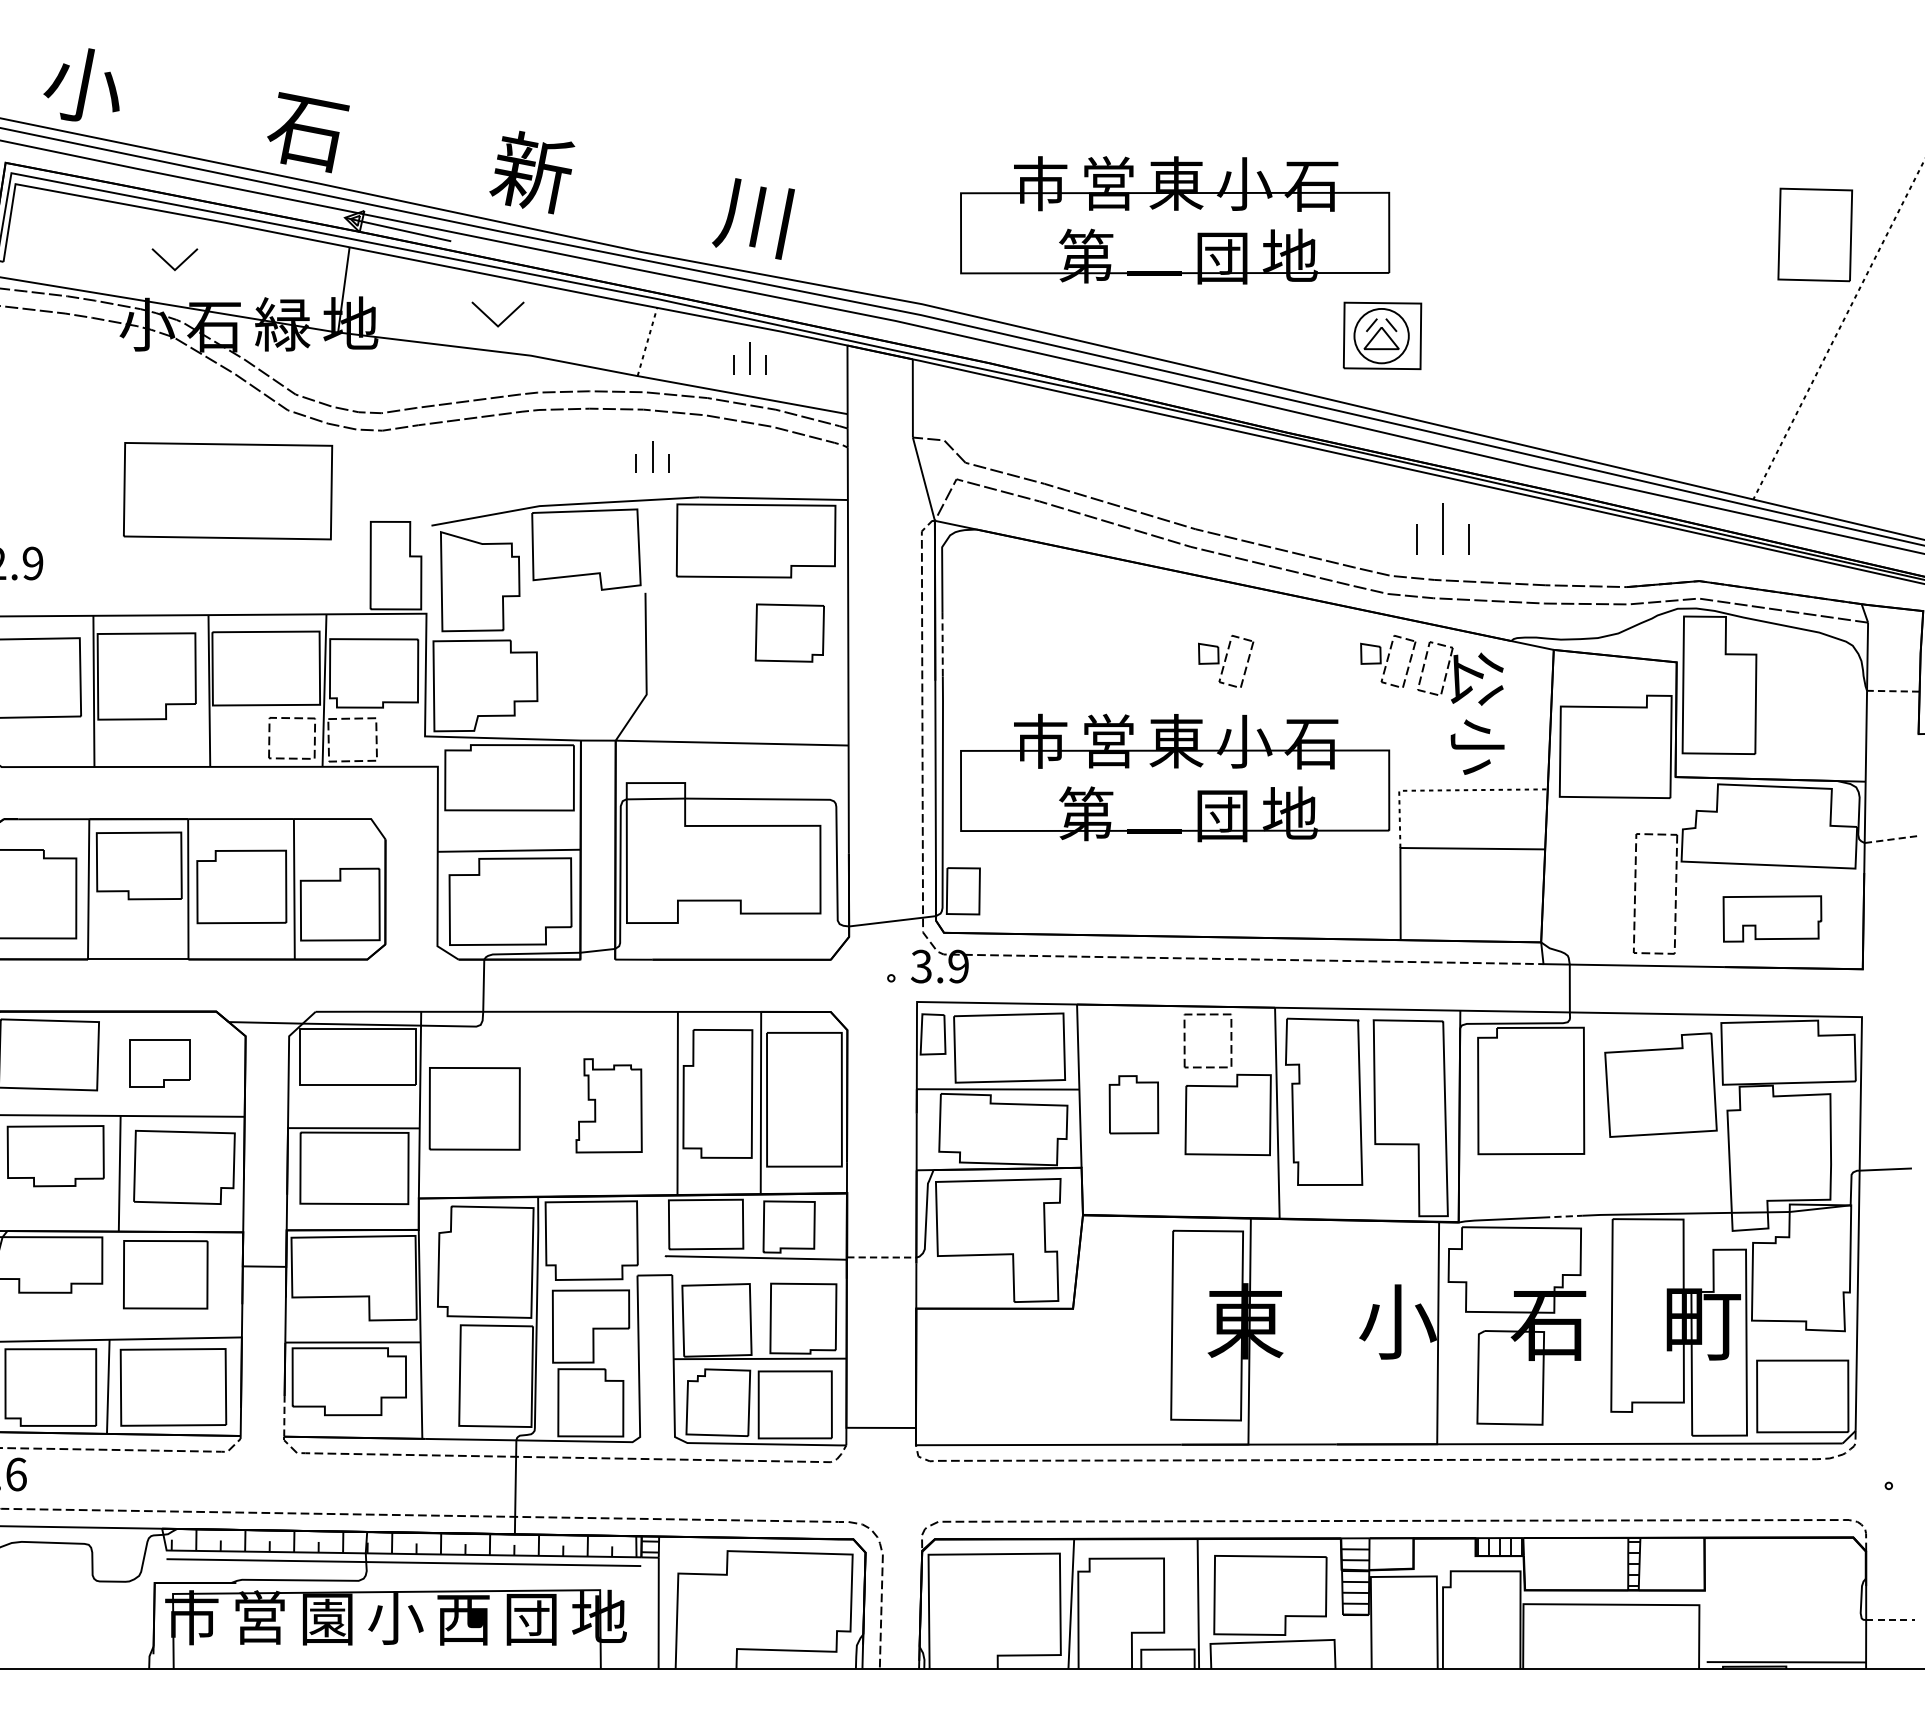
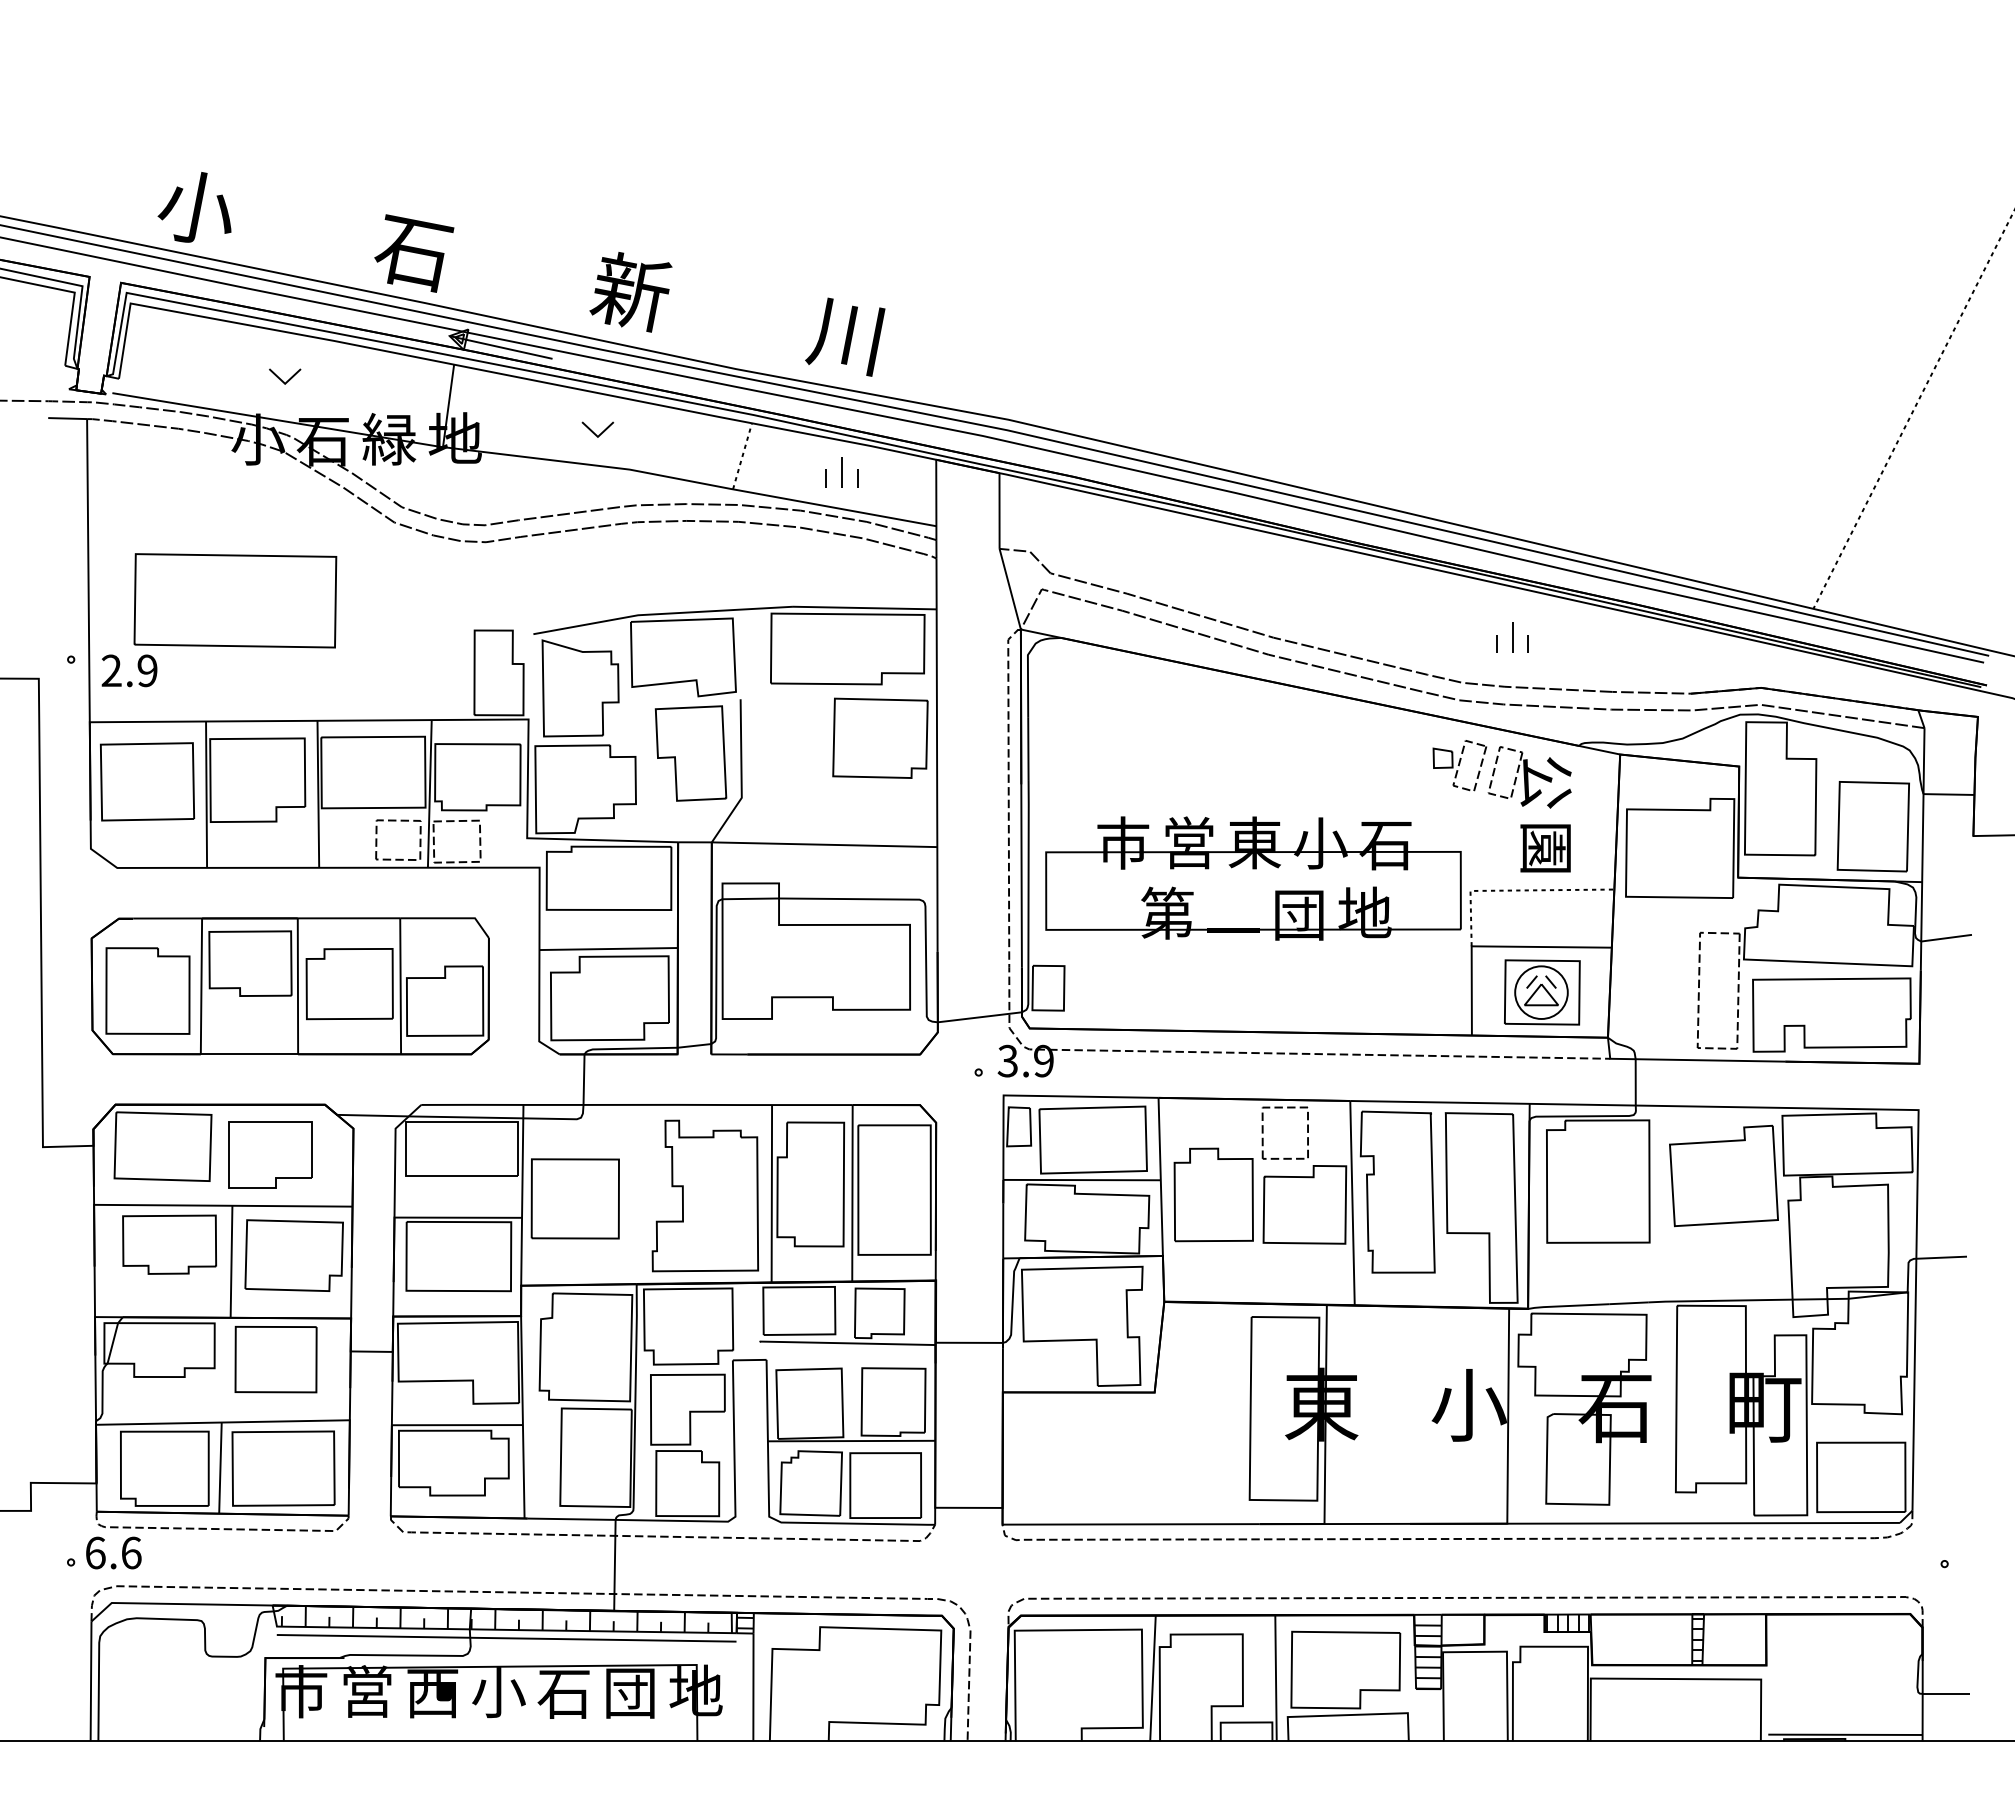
part: (1175, 220) -> (1253, 338), removed
part: (1814, 234) -> (1872, 826), moved
part: (175, 259) -> (285, 376), size x0.71
part: (497, 314) -> (597, 429), size x0.62
part: (1382, 335) -> (1542, 992), moved
part: (652, 456) -> (747, 567), removed
part: (228, 490) -> (235, 600), moved
part: (1442, 529) -> (1512, 637), size x0.62
part: (789, 632) -> (880, 737), size x1.43
line: (942, 644) -> (1028, 749), dashed -> solid
part: (593, 648) -> (690, 753), added
part: (1225, 661) -> (1302, 765), removed
line: (1892, 691) -> (1948, 794), dashed -> solid
text: (1477, 746) -> (1546, 848), 小 -> 園
line: (1890, 839) -> (1946, 938), dashed -> solid
part: (1772, 918) -> (1831, 1014), size x1.67
part: (159, 1062) -> (270, 1154), size x1.43
part: (1133, 1104) -> (1213, 1194), size x1.67
part: (609, 1105) -> (705, 1195), size x1.67
line: (1563, 1216) -> (1629, 1303), dashed -> solid
line: (881, 1257) -> (969, 1342), dashed -> solid
line: (284, 1416) -> (391, 1496), dashed -> solid
text: (327, 1619) -> (432, 1693), 園 -> 西
line: (1890, 1619) -> (1946, 1693), dashed -> solid
text: (462, 1620) -> (563, 1694), 西 -> 石

